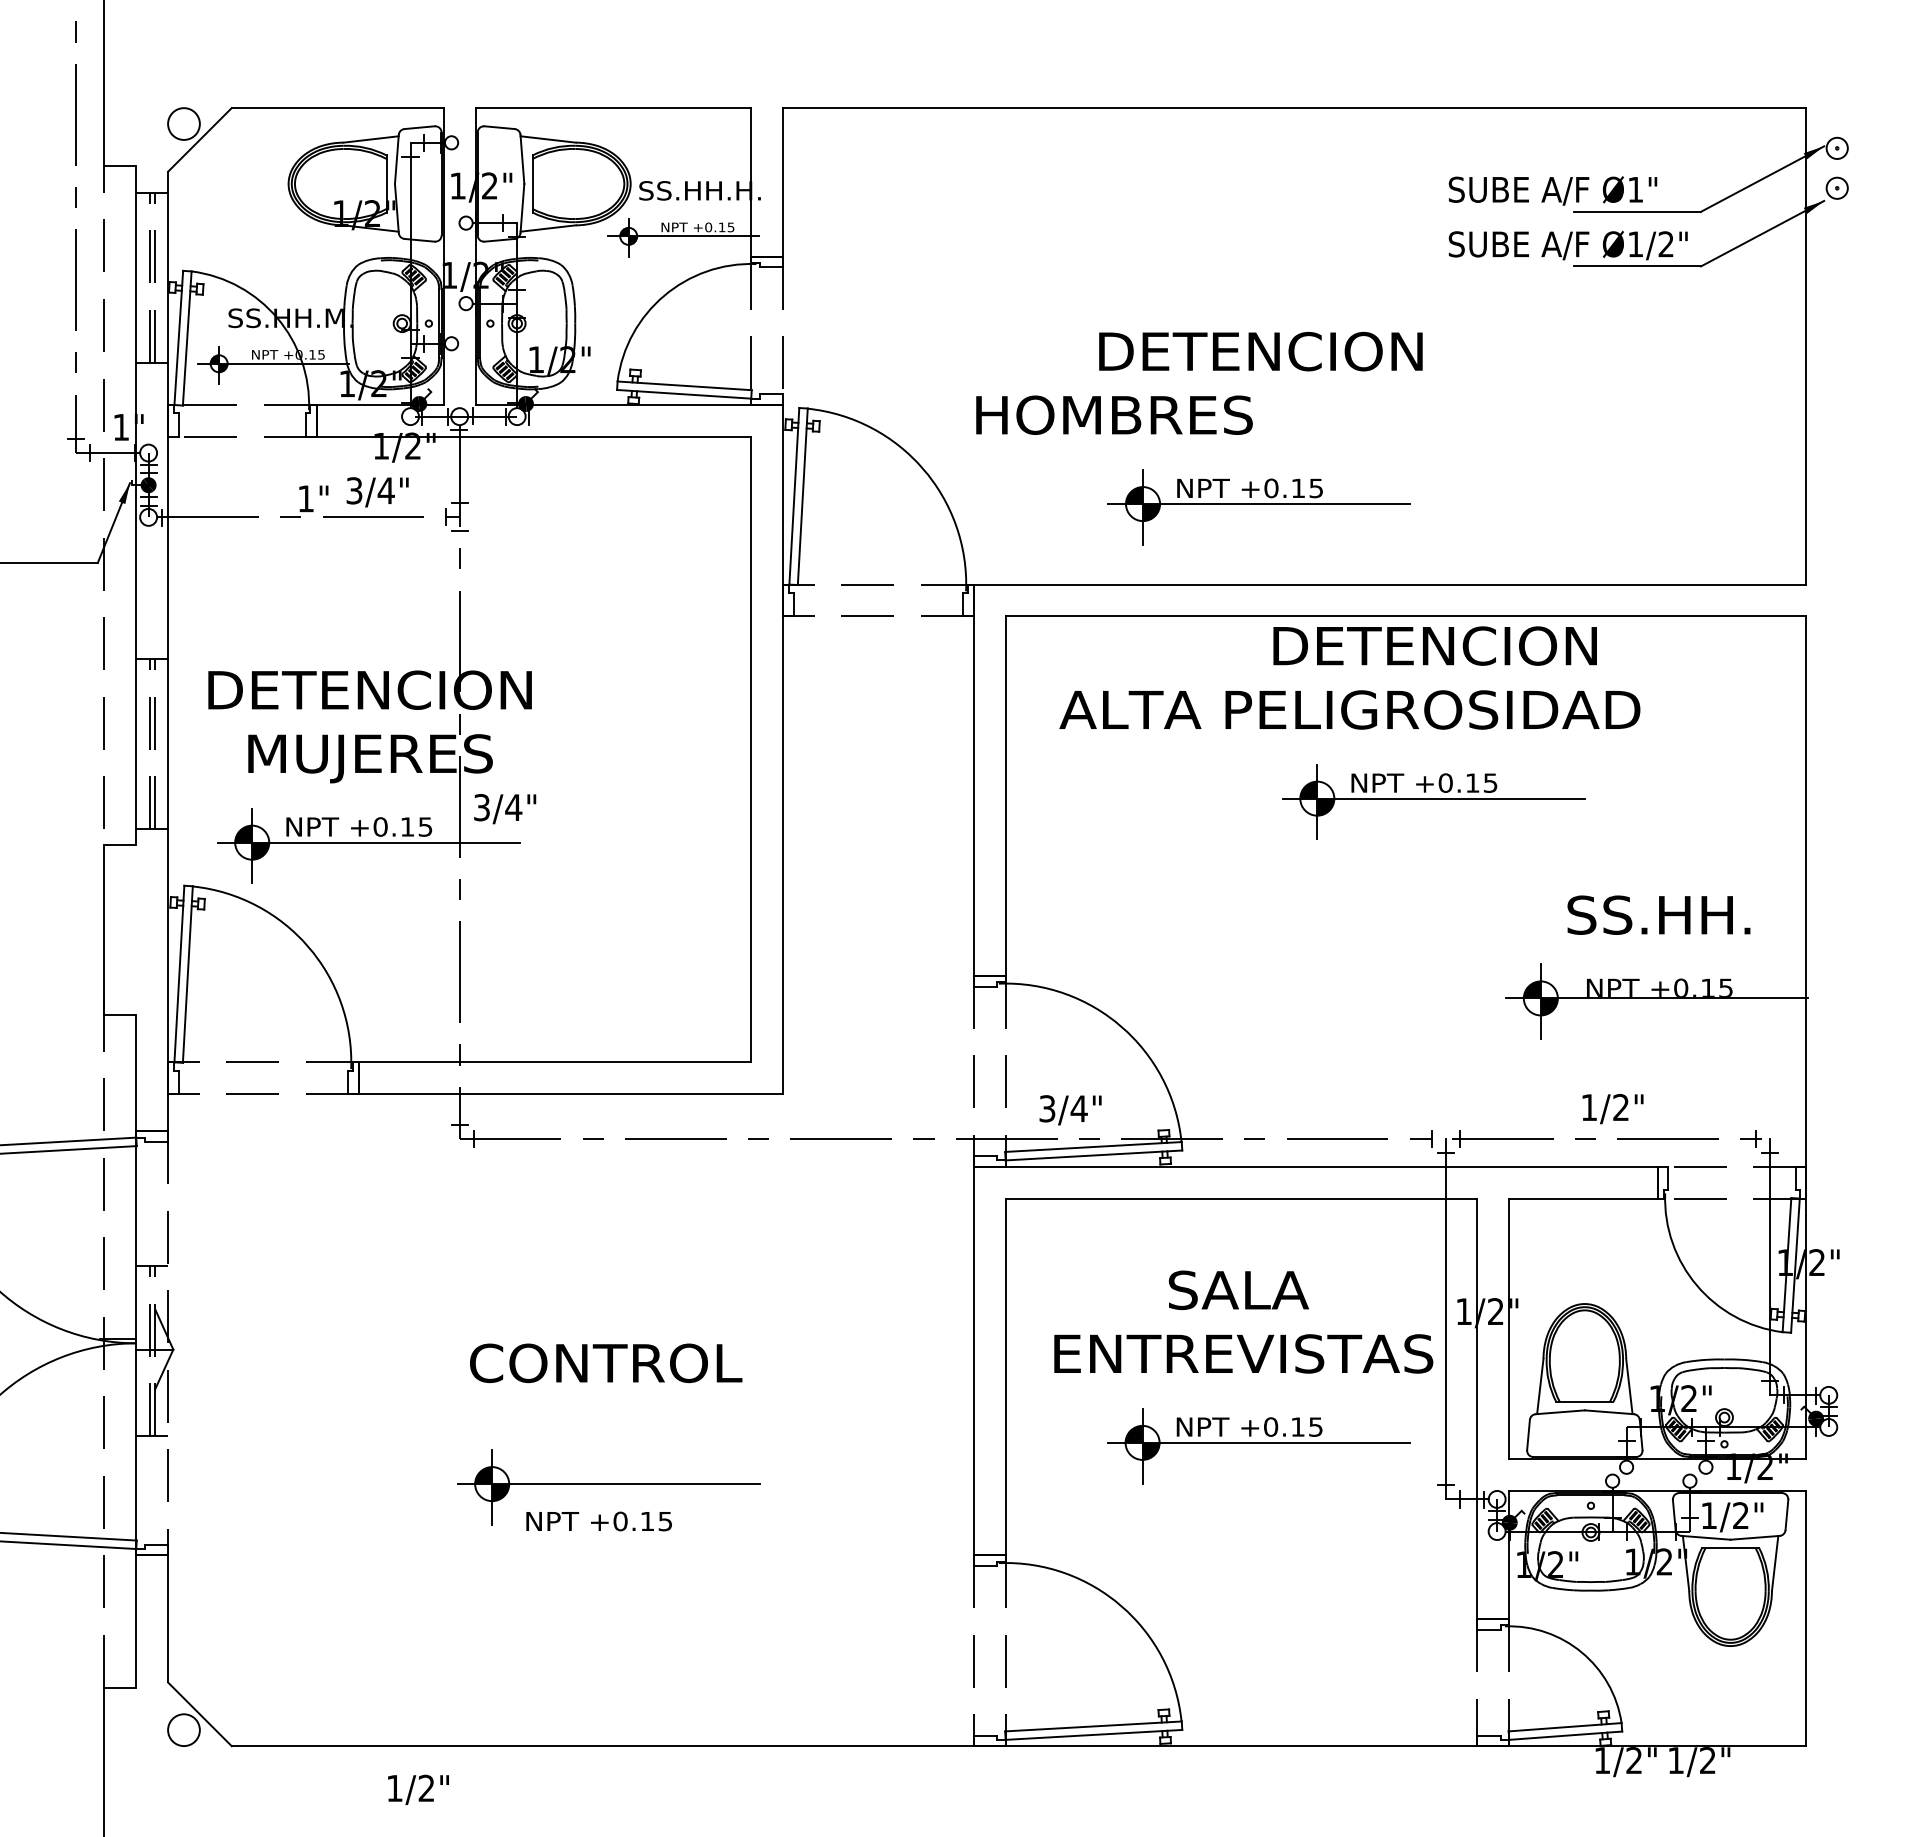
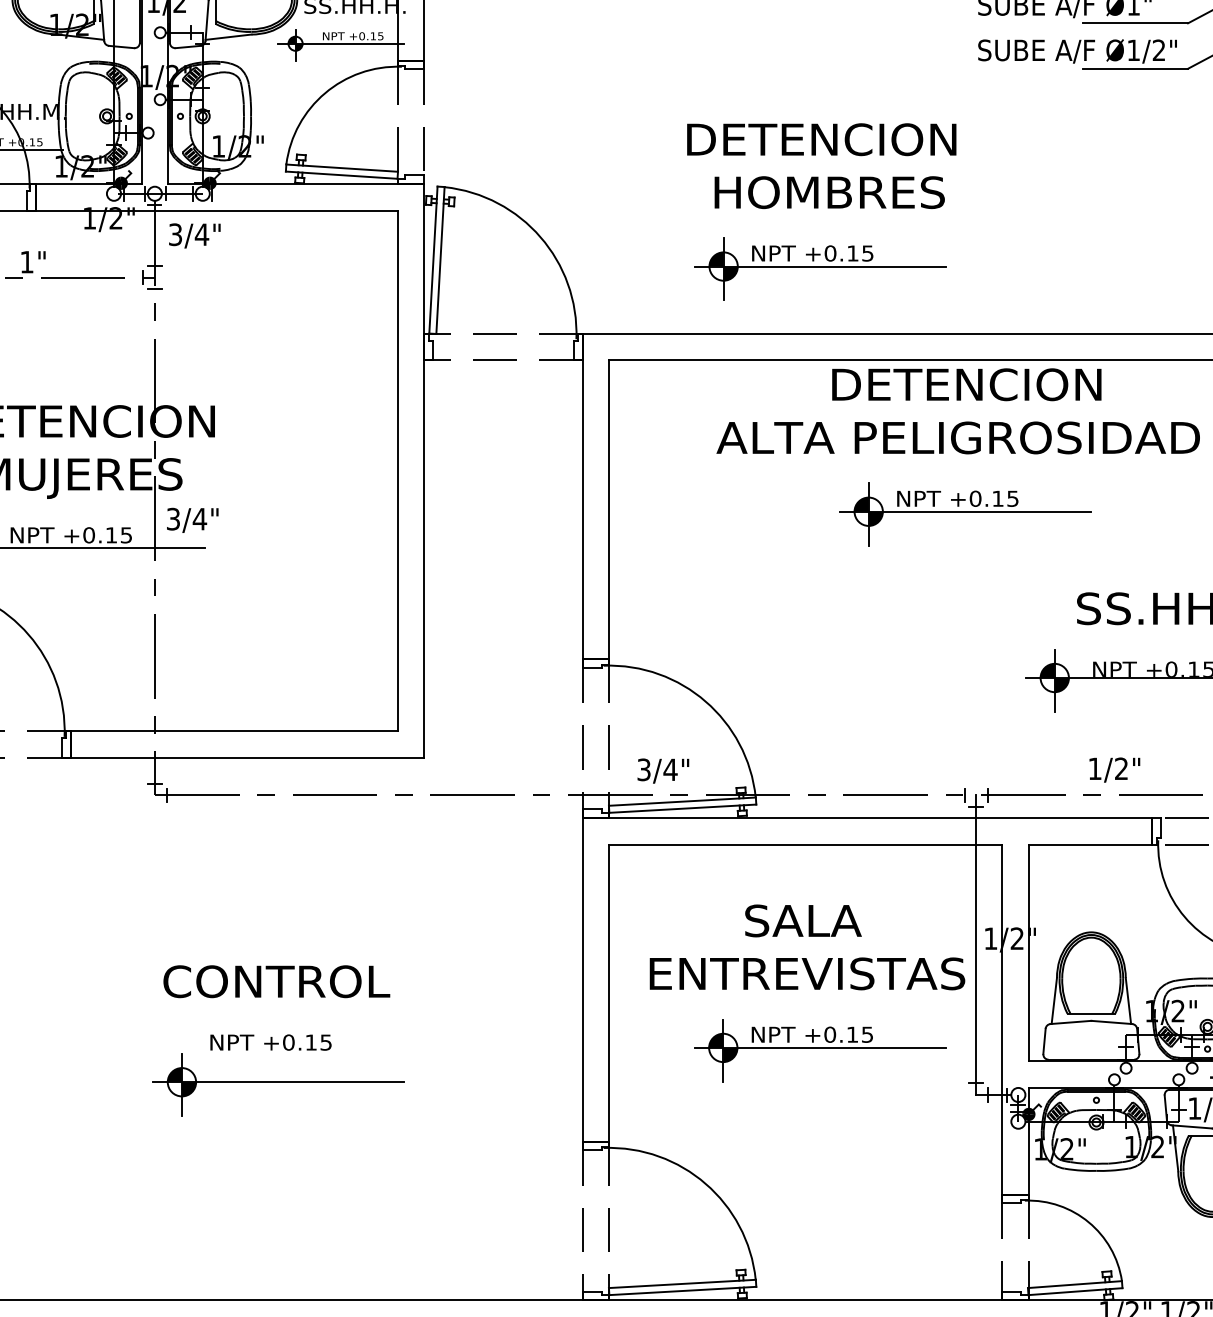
text: (1114, 414) -> (829, 192), moved
text: (377, 492) -> (194, 236), moved
text: (1349, 709) -> (957, 437), moved
text: (598, 1521) -> (270, 1042), moved

